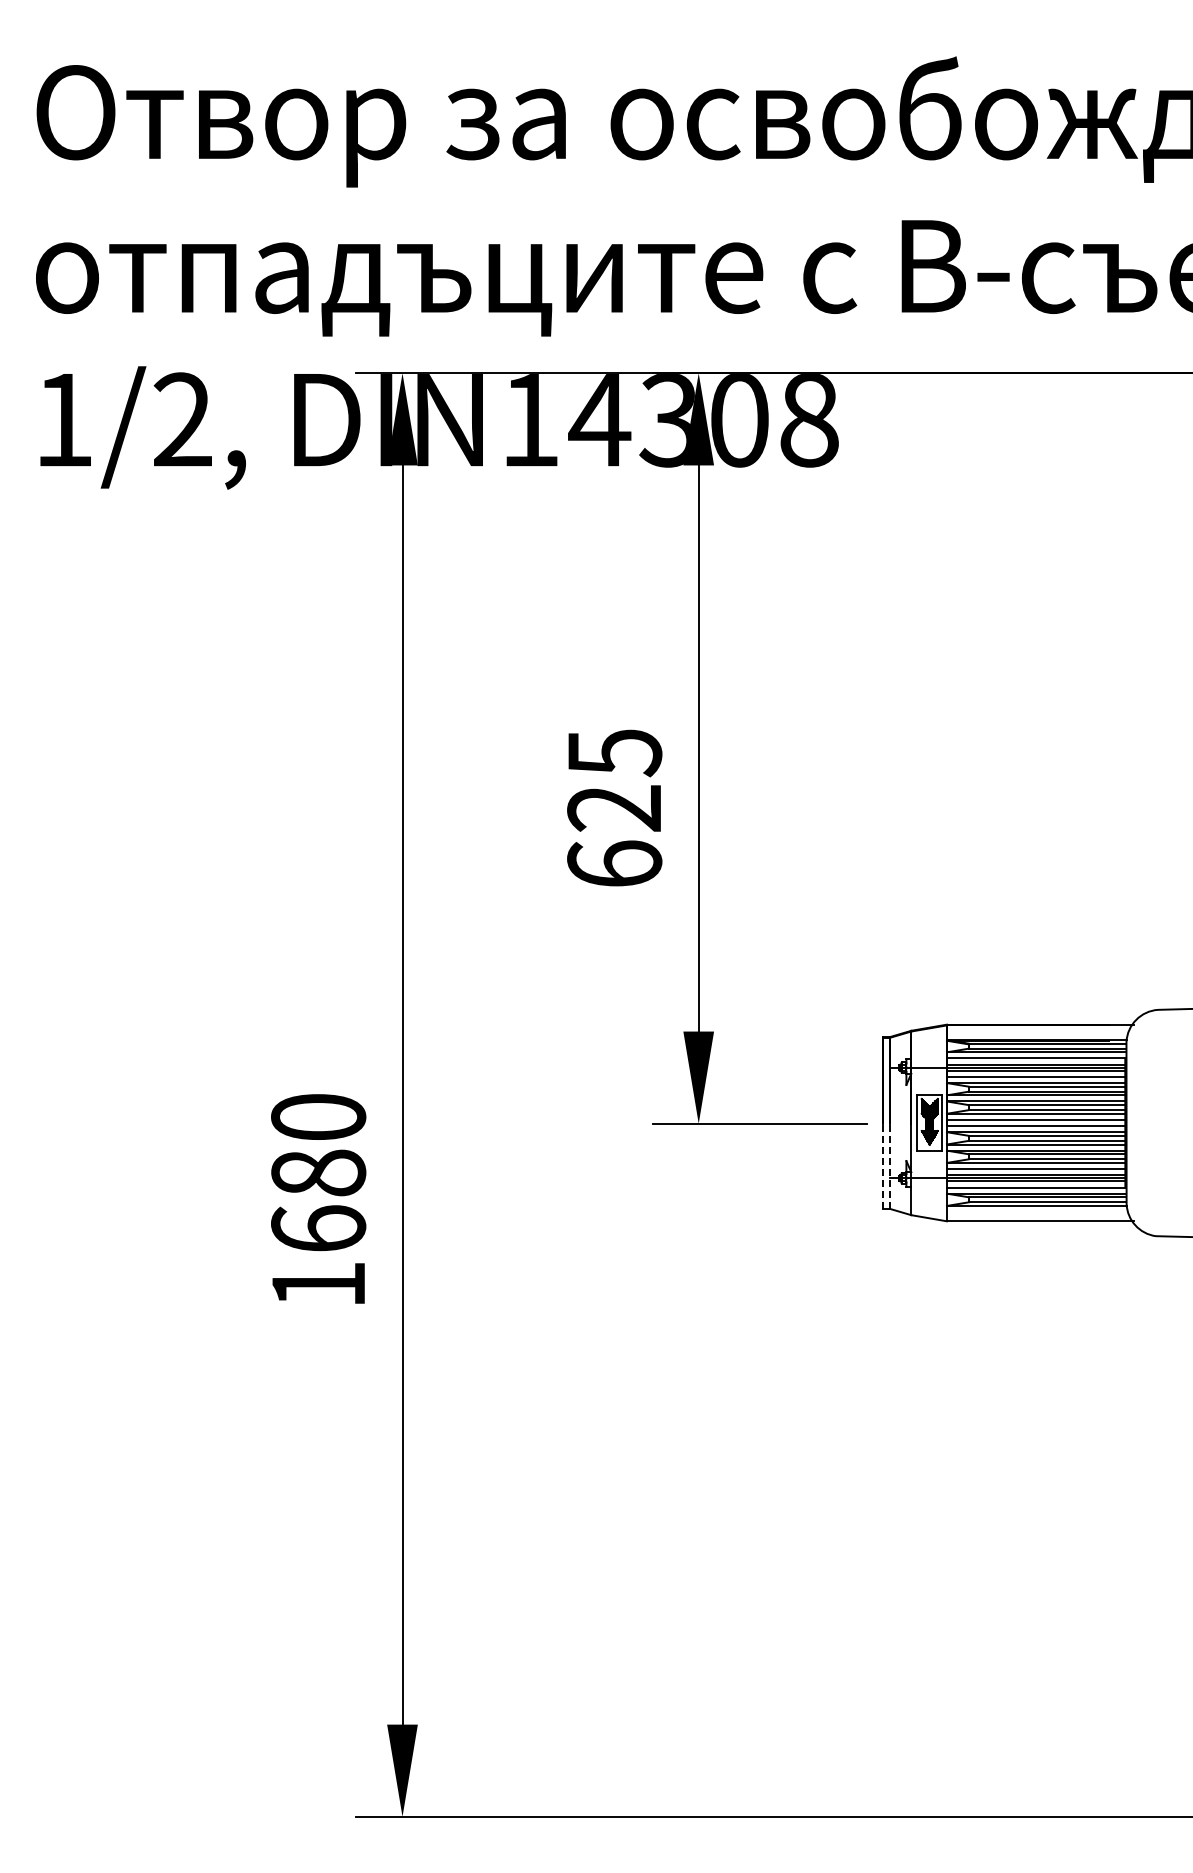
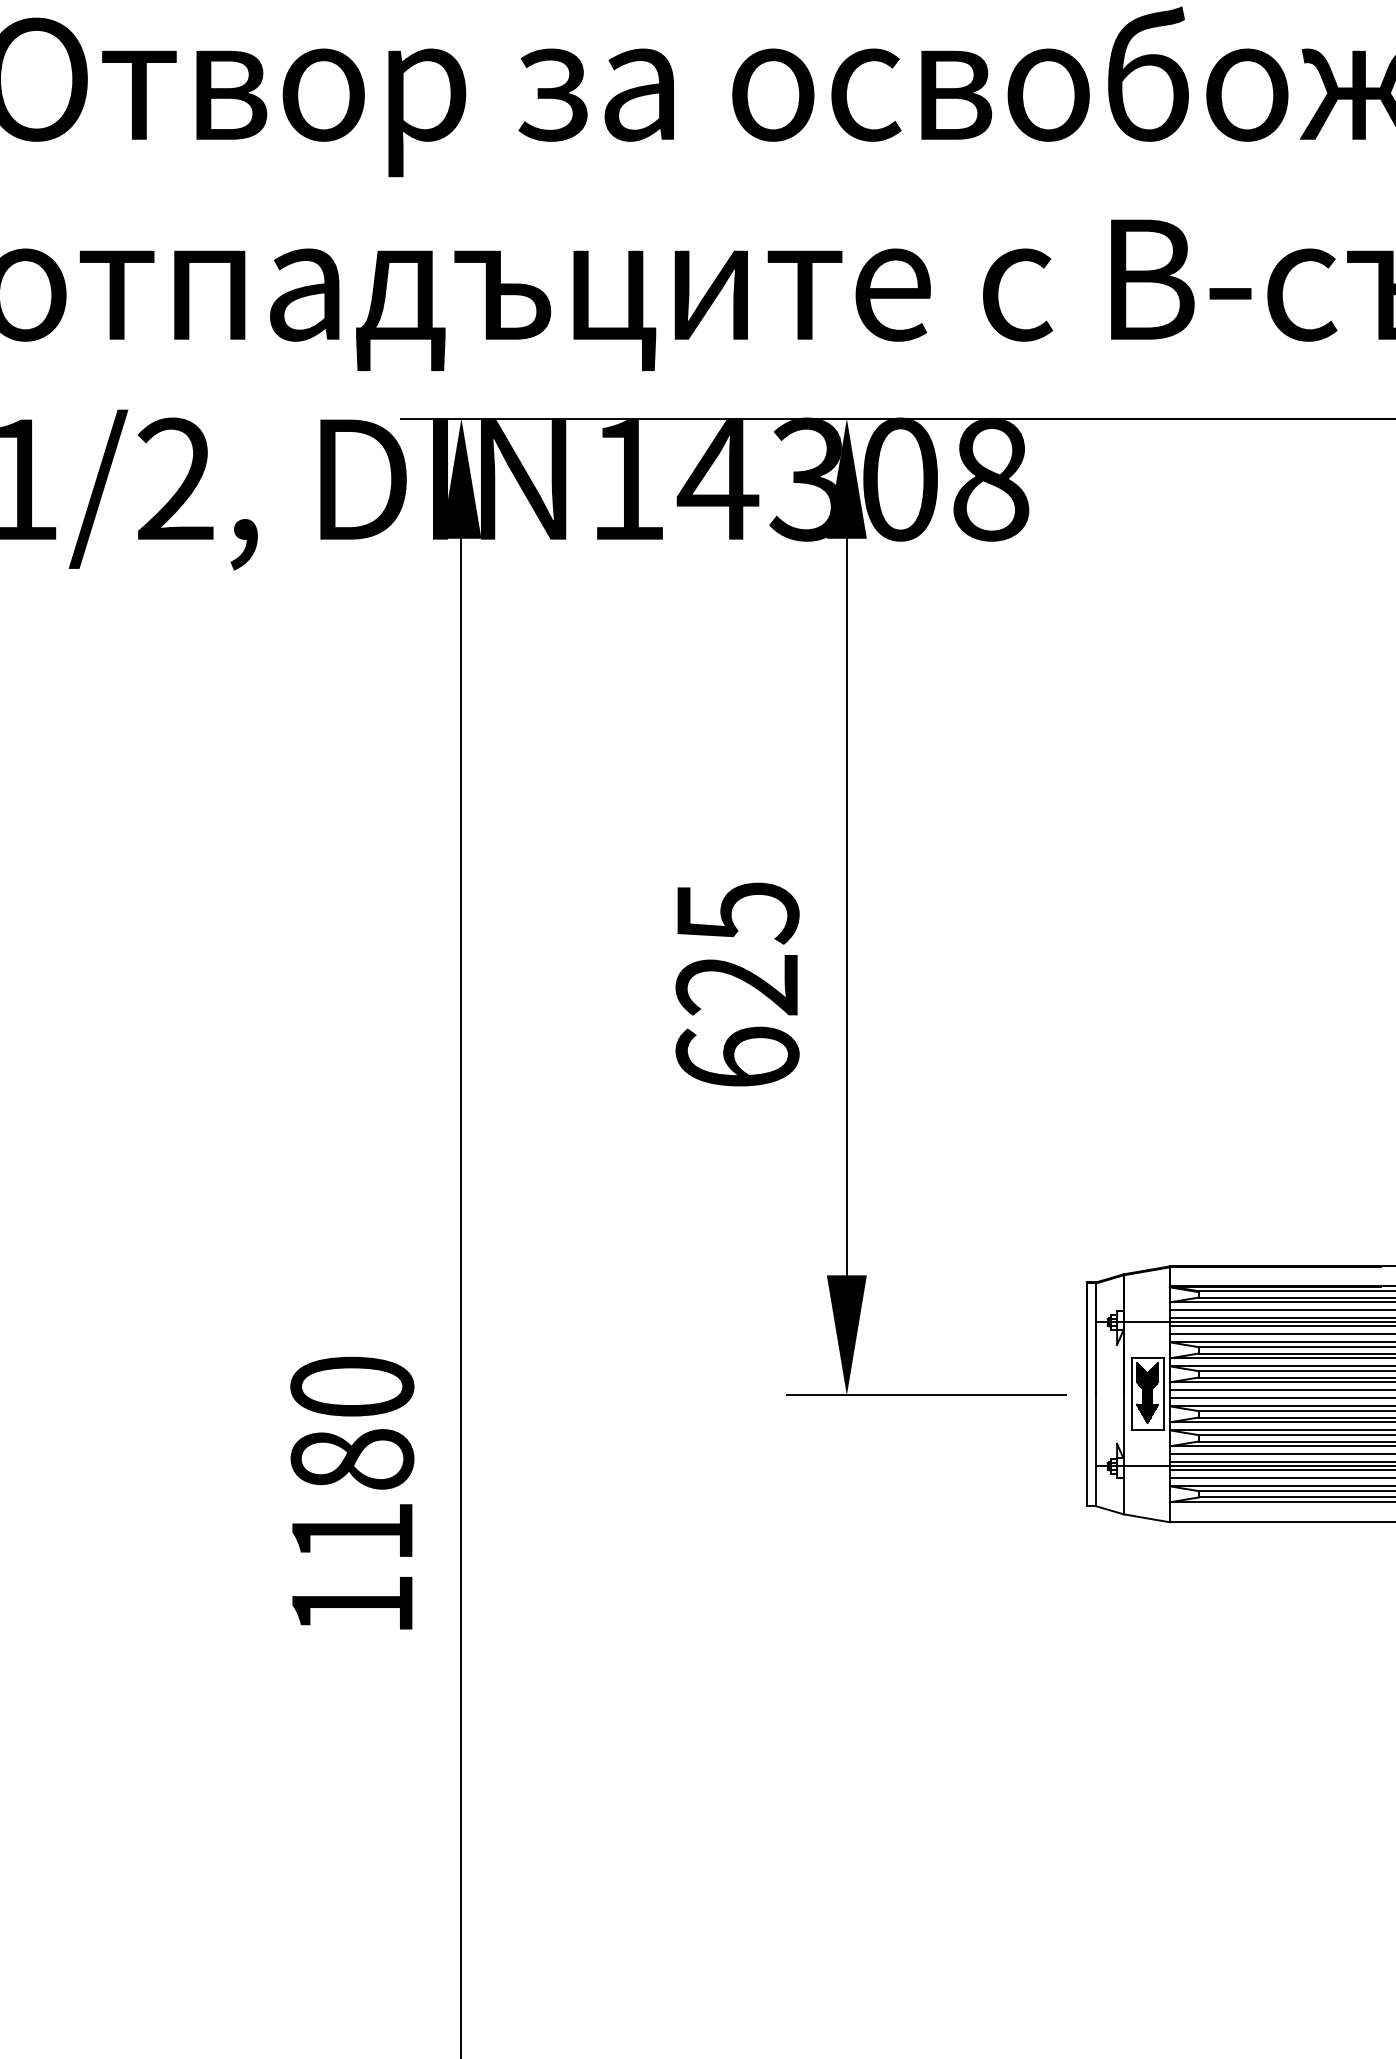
line: (883, 1165) -> (1087, 1449), dashed -> solid
line: (890, 1165) -> (1096, 1449), dashed -> solid
text: (318, 1228) -> (352, 1531), 1680 -> 1180

